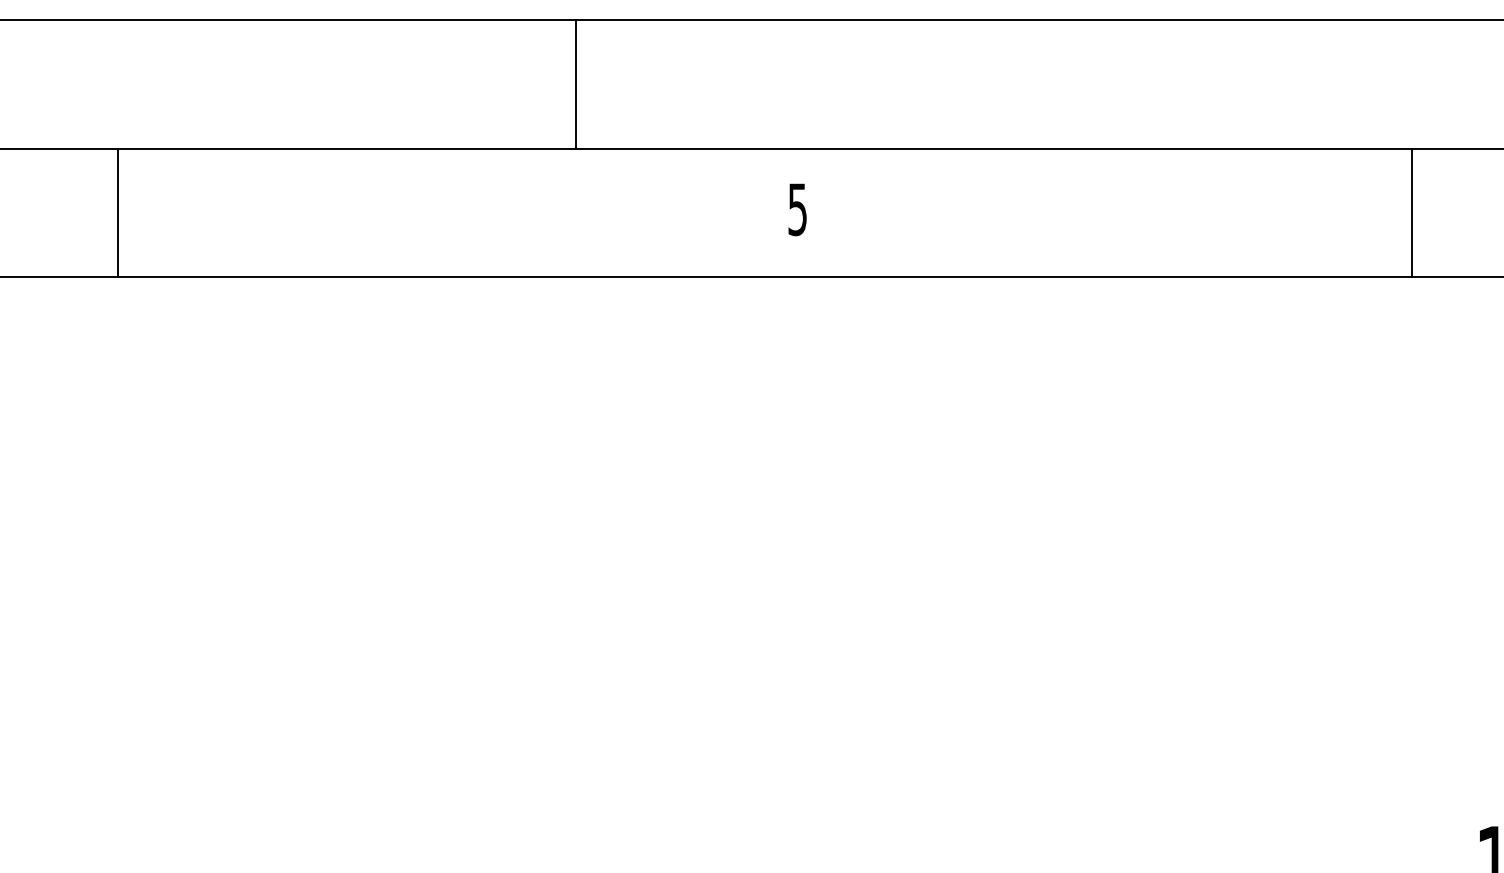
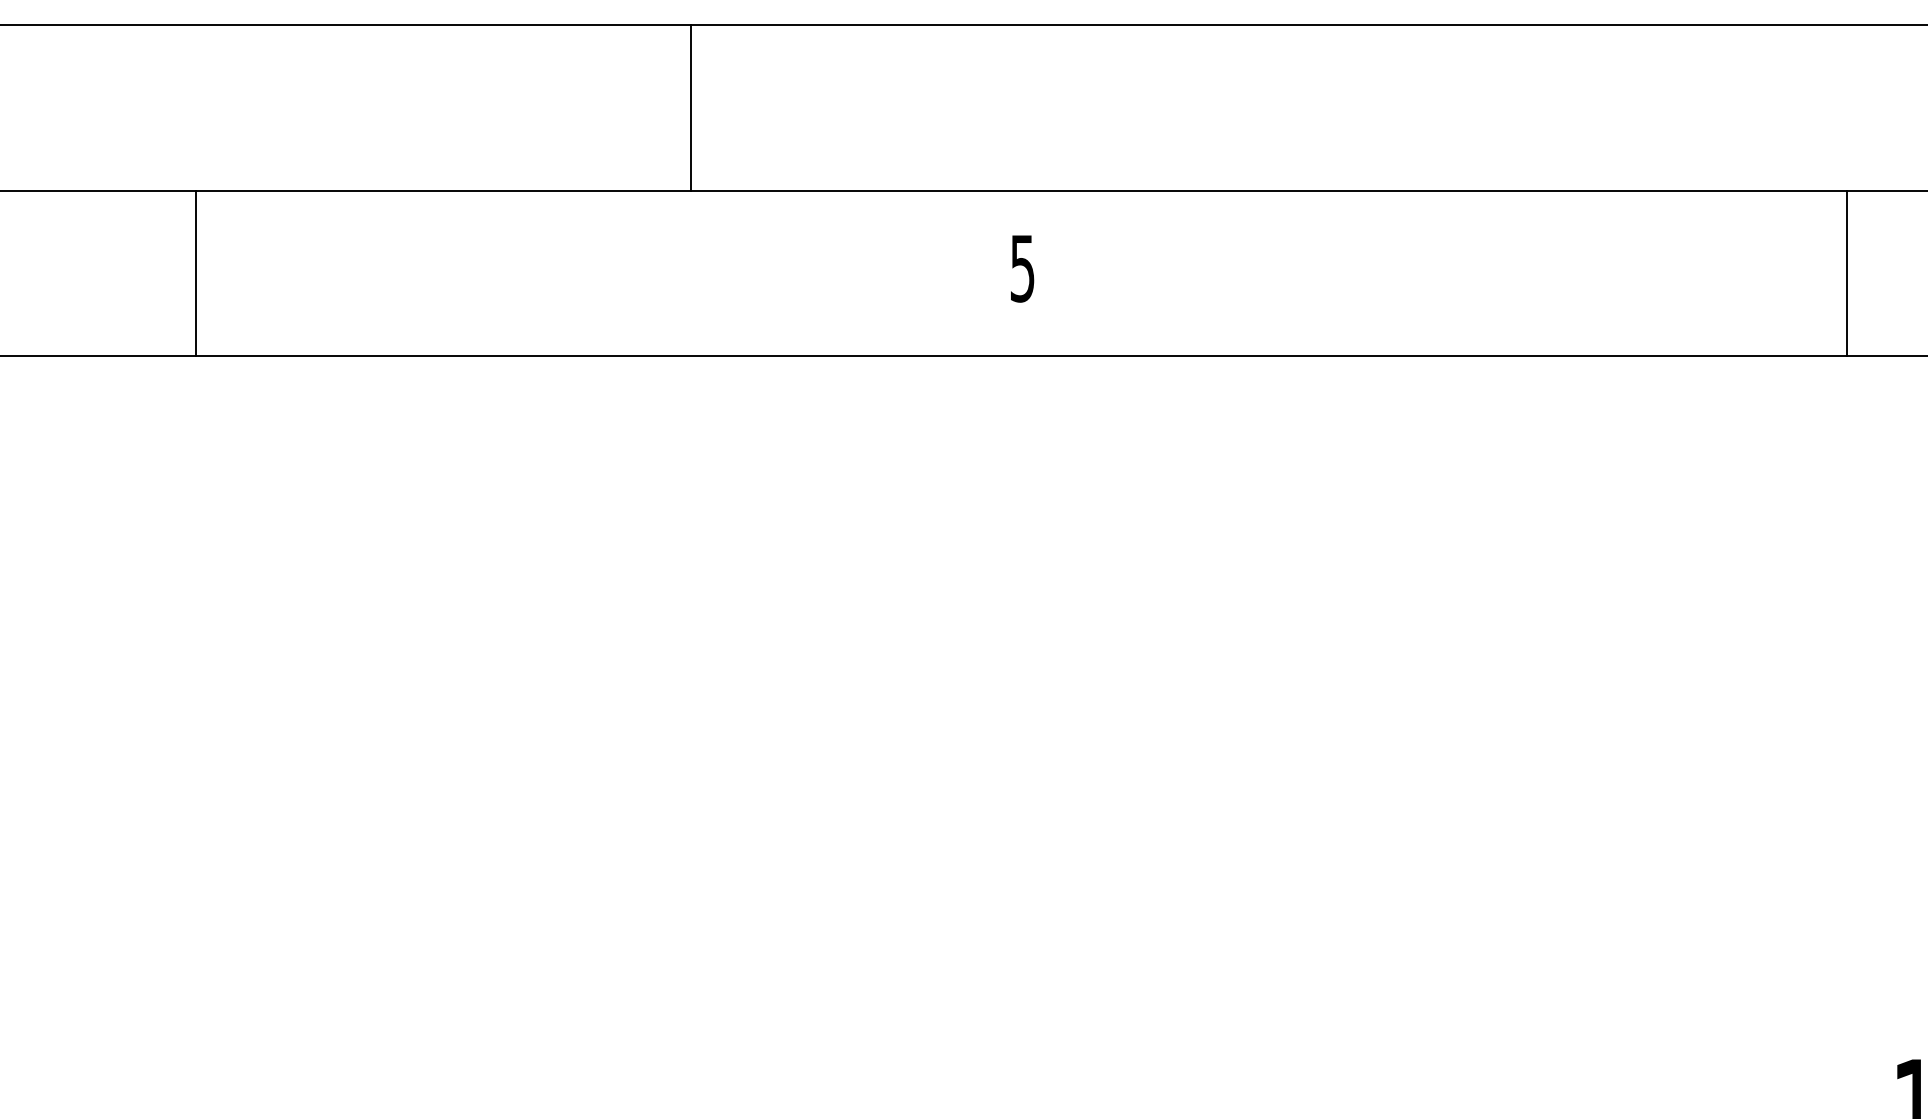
line: (576, 83) -> (691, 107), moved
line: (118, 212) -> (196, 272), moved
line: (1411, 212) -> (1846, 272), moved

